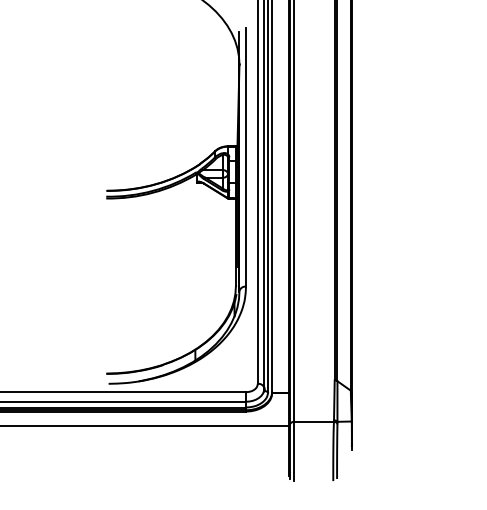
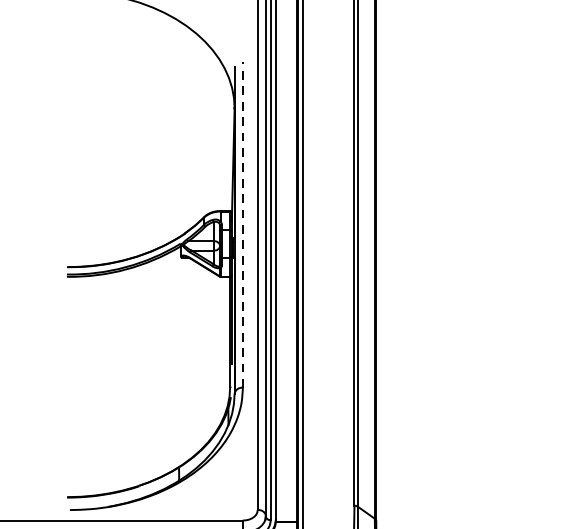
line: (246, 157) -> (243, 225), solid -> dashed

